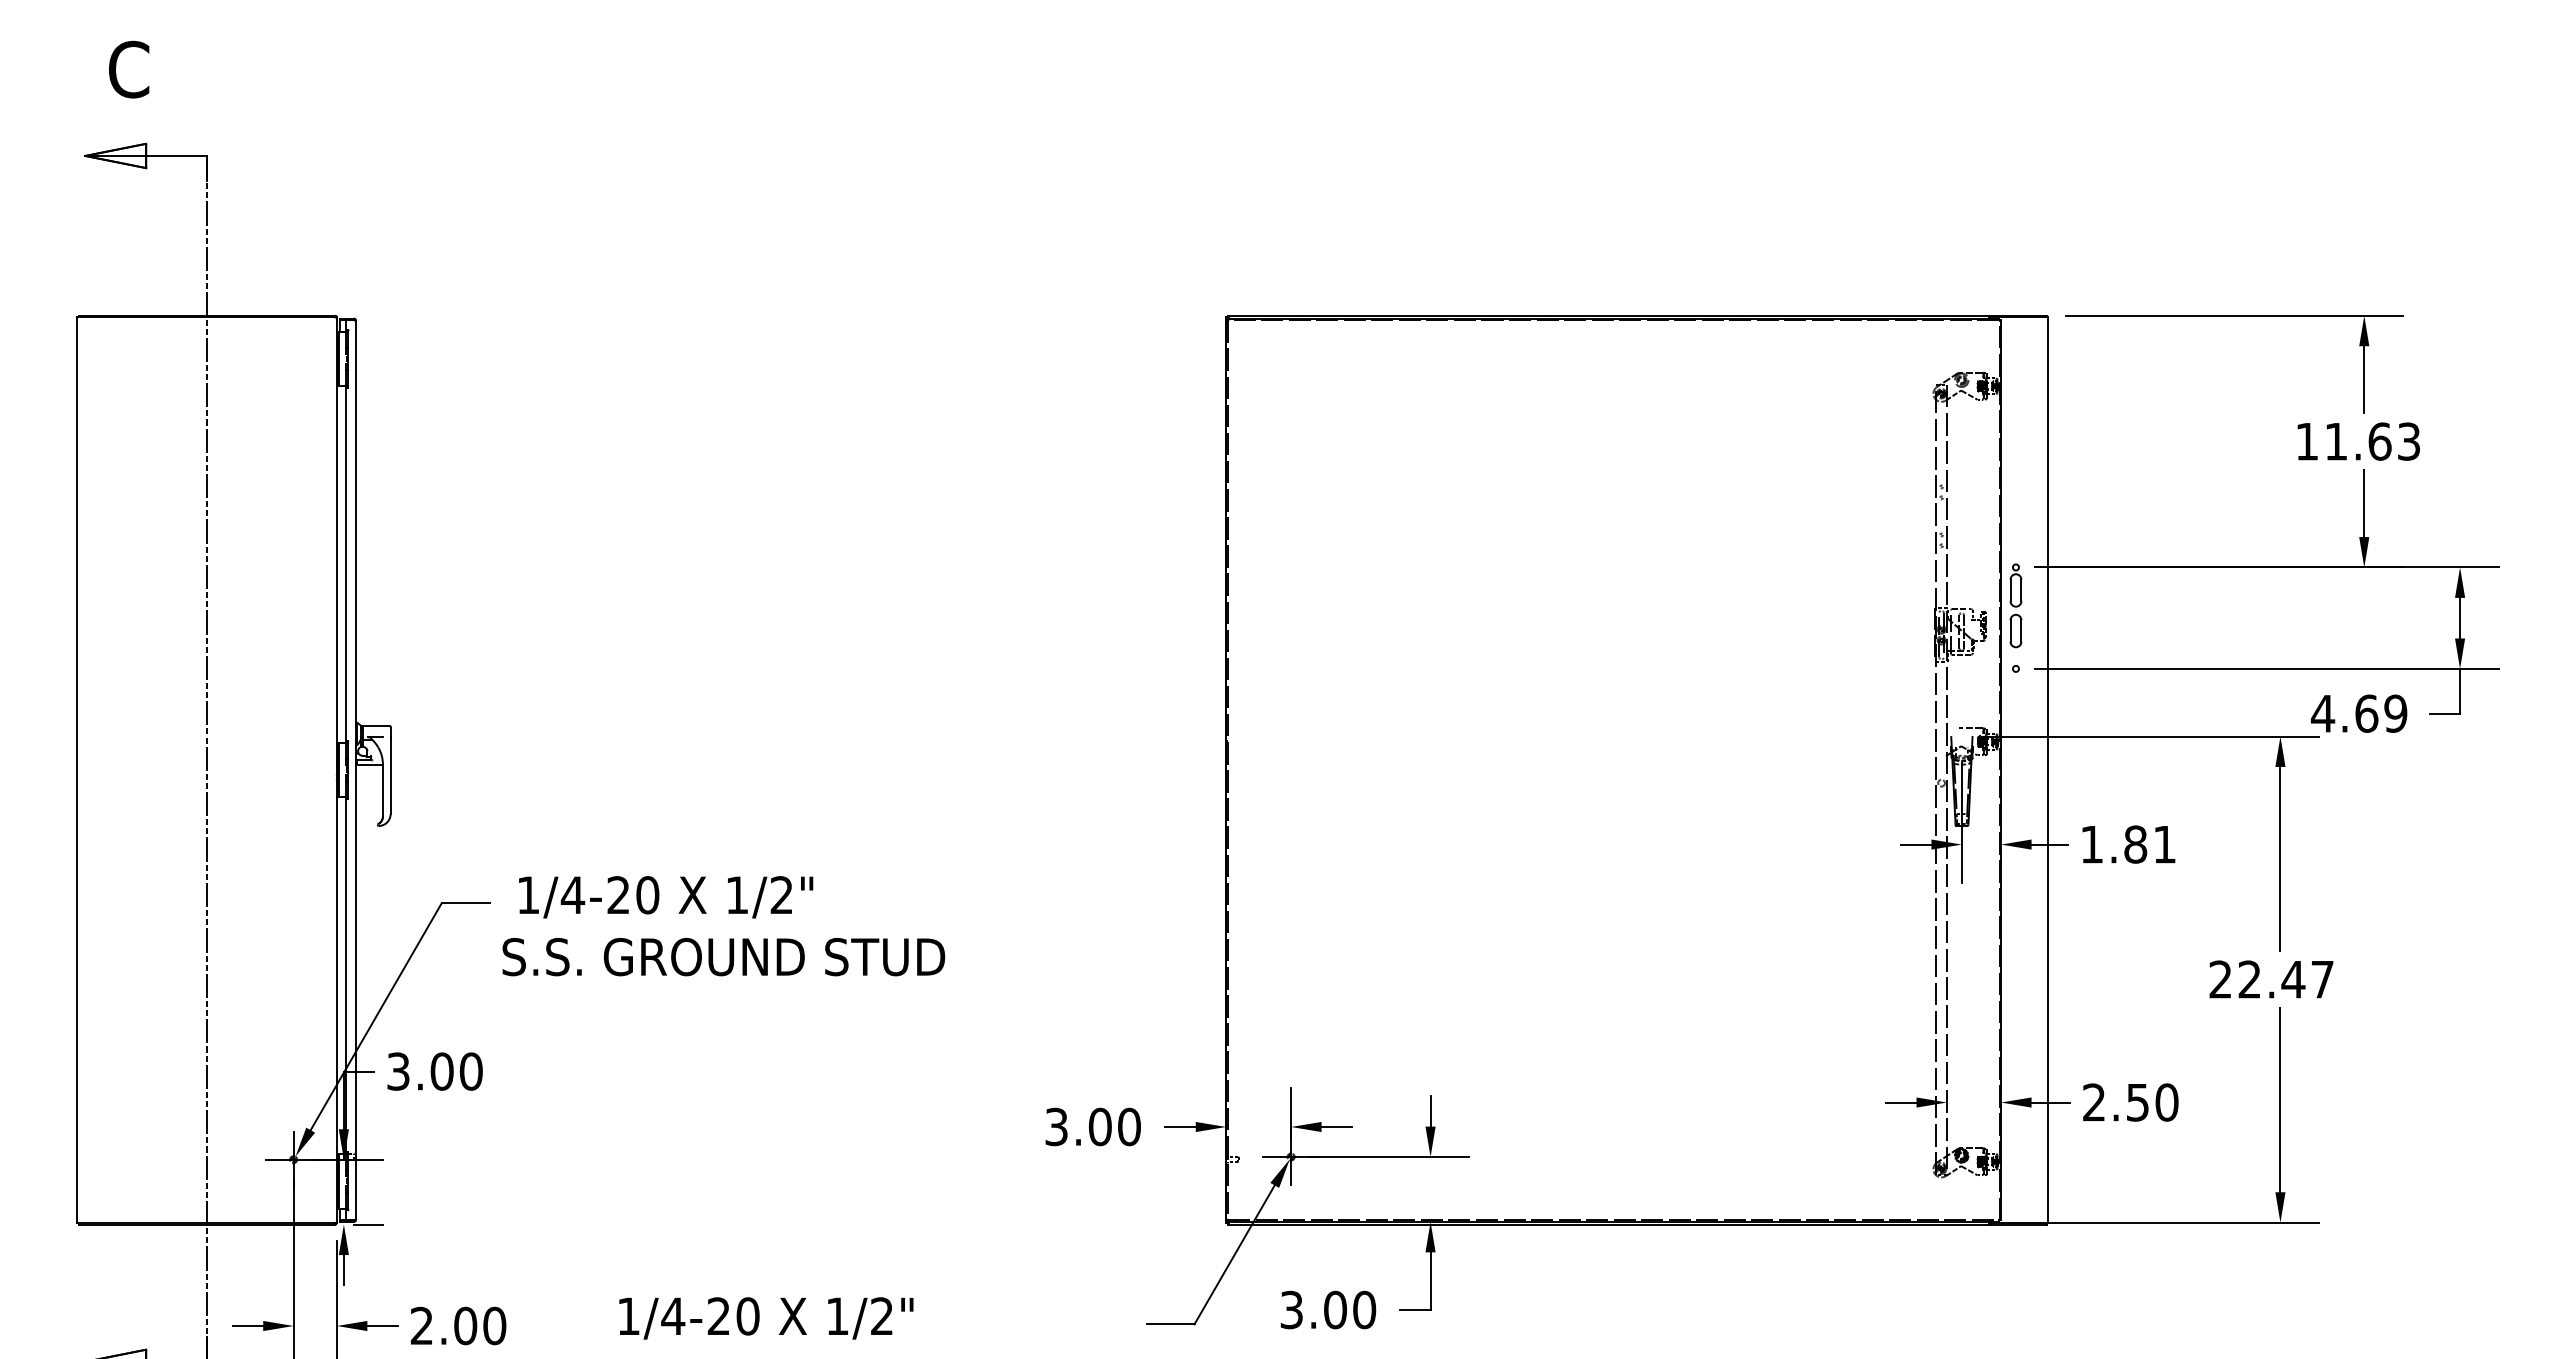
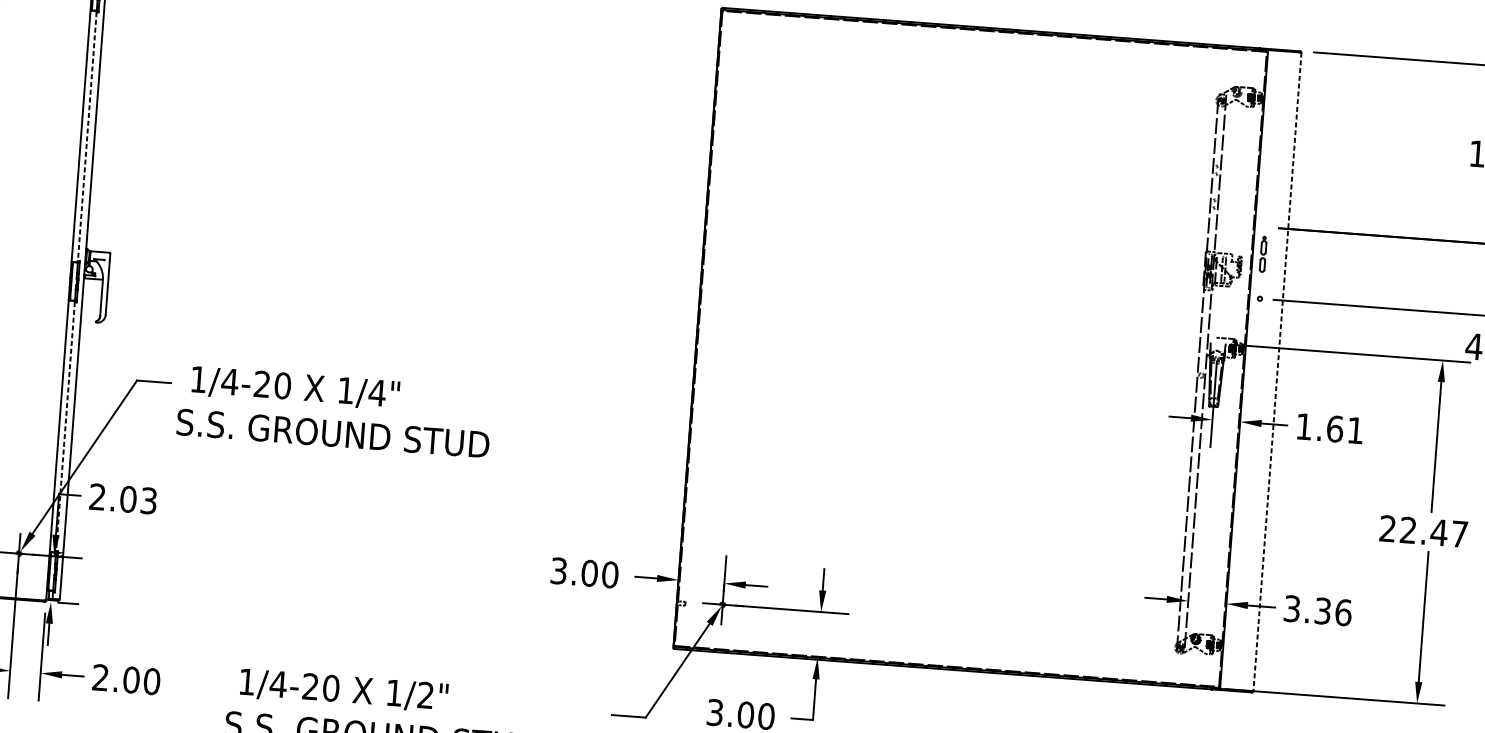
line: (345, 565) -> (87, 137), solid -> dashed
part: (2015, 605) -> (1262, 254), size x0.6
line: (2048, 770) -> (1277, 372), solid -> dashed
text: (2135, 844) -> (1334, 429), 1.81 -> 1.61
text: (781, 894) -> (377, 392), 1/2" -> 1/4"
line: (345, 976) -> (65, 427), solid -> dashed
text: (434, 1071) -> (123, 498), 3.00 -> 2.03
text: (2130, 1102) -> (1317, 610), 2.50 -> 3.36

